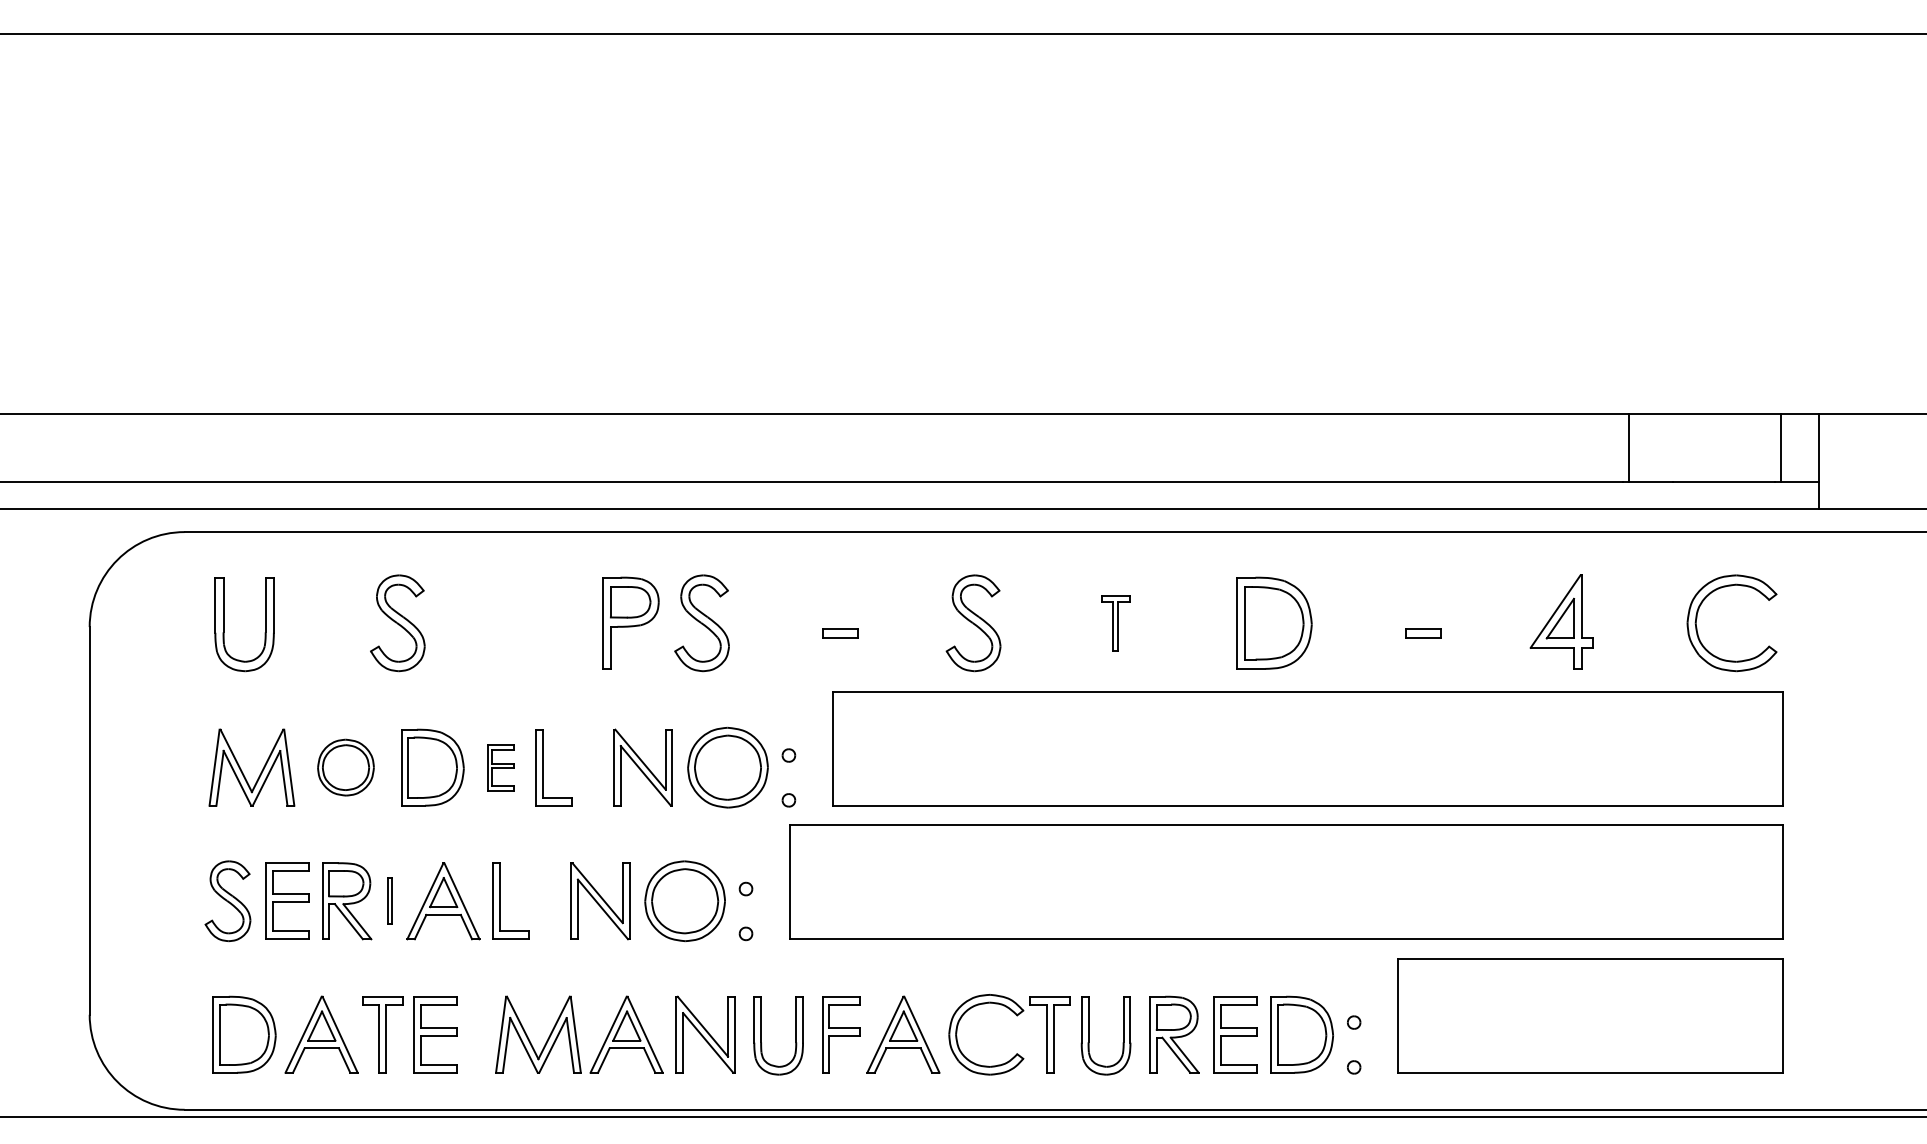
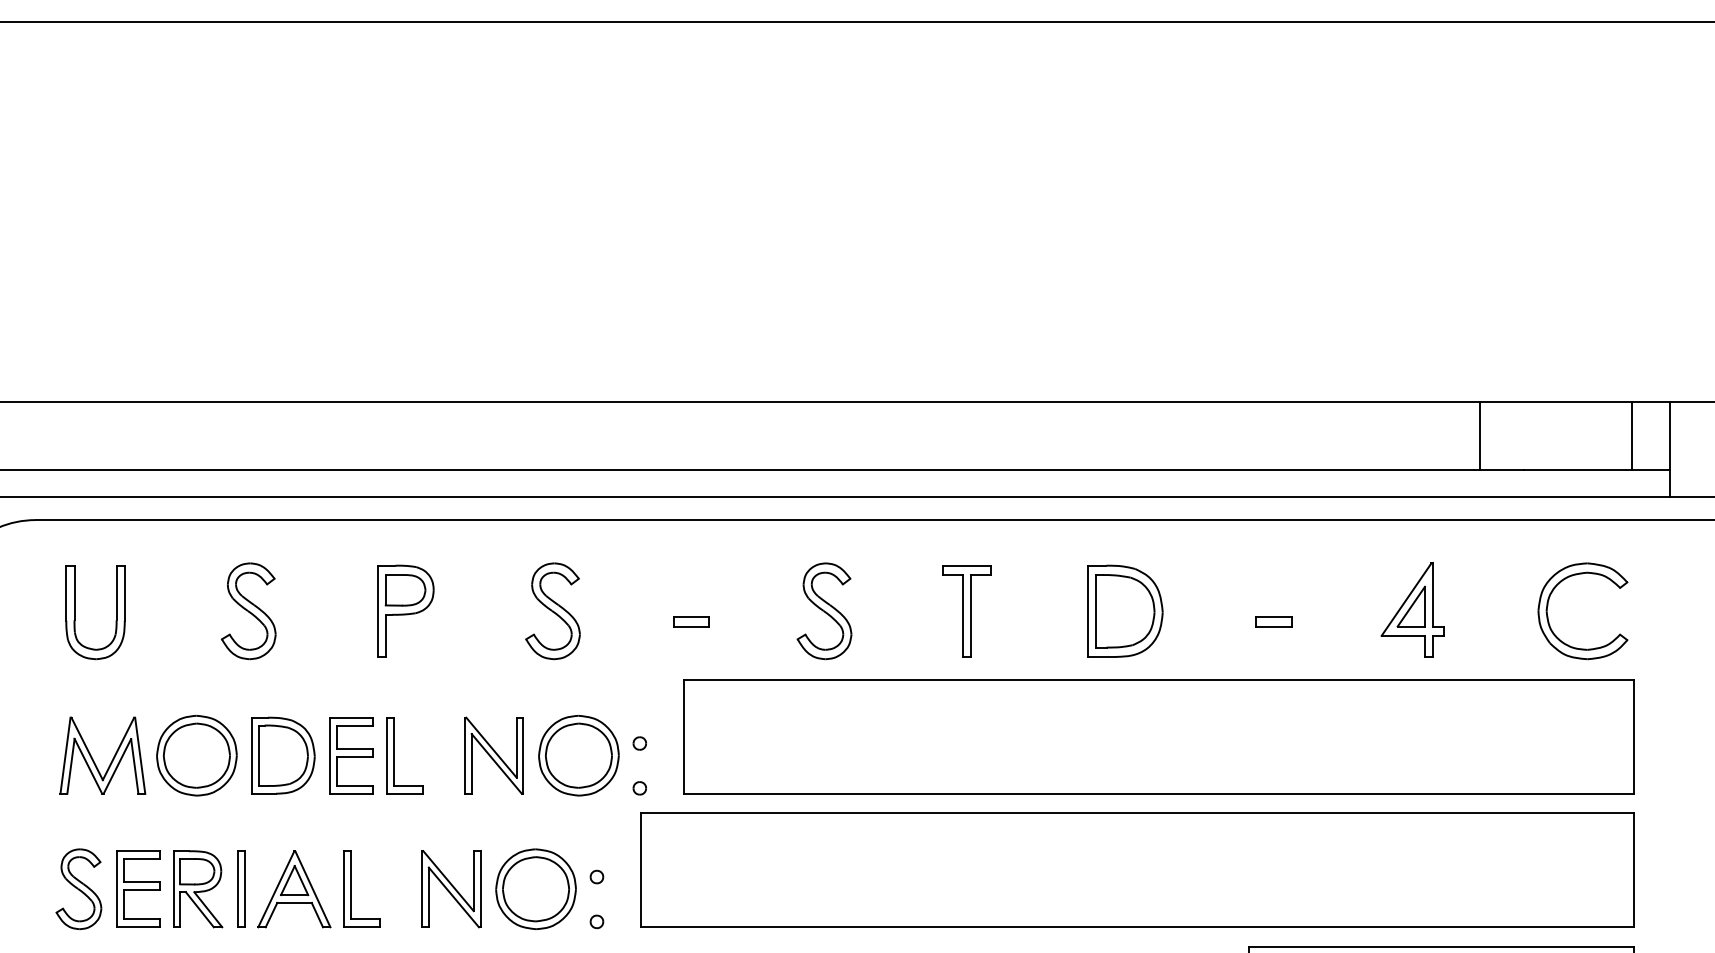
part: (630, 622) -> (405, 610), moved
part: (1115, 623) -> (966, 611), size x1.67
part: (345, 767) -> (196, 755), size x1.43
part: (500, 767) -> (351, 755), size x1.67
part: (390, 900) -> (241, 888), size x1.67

